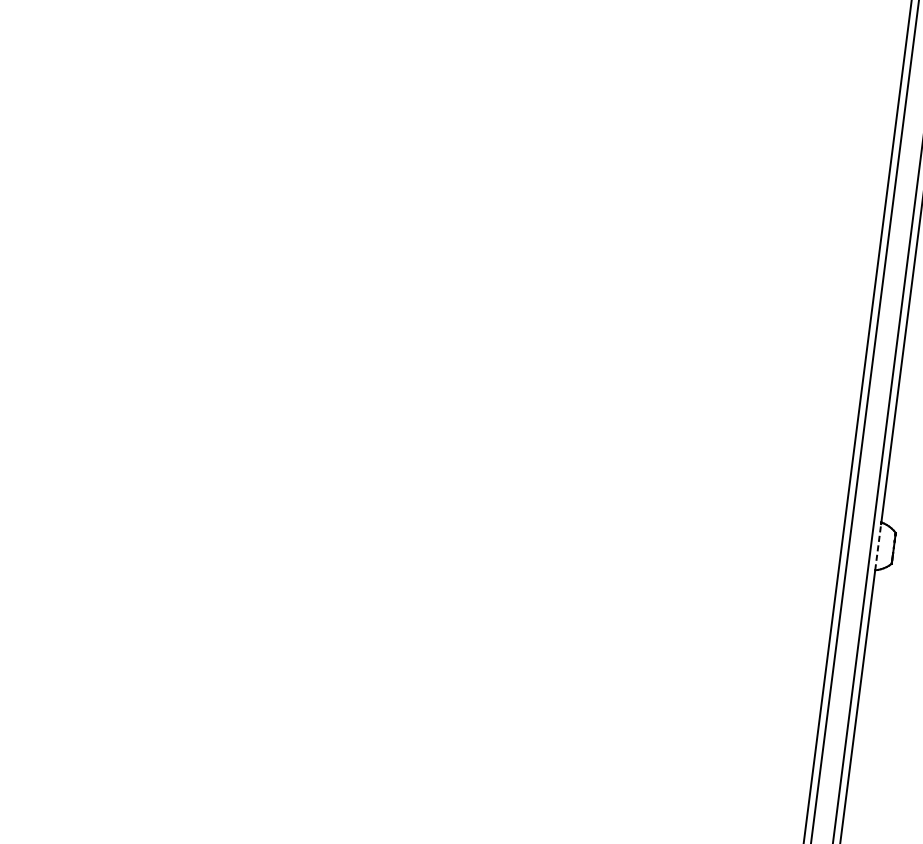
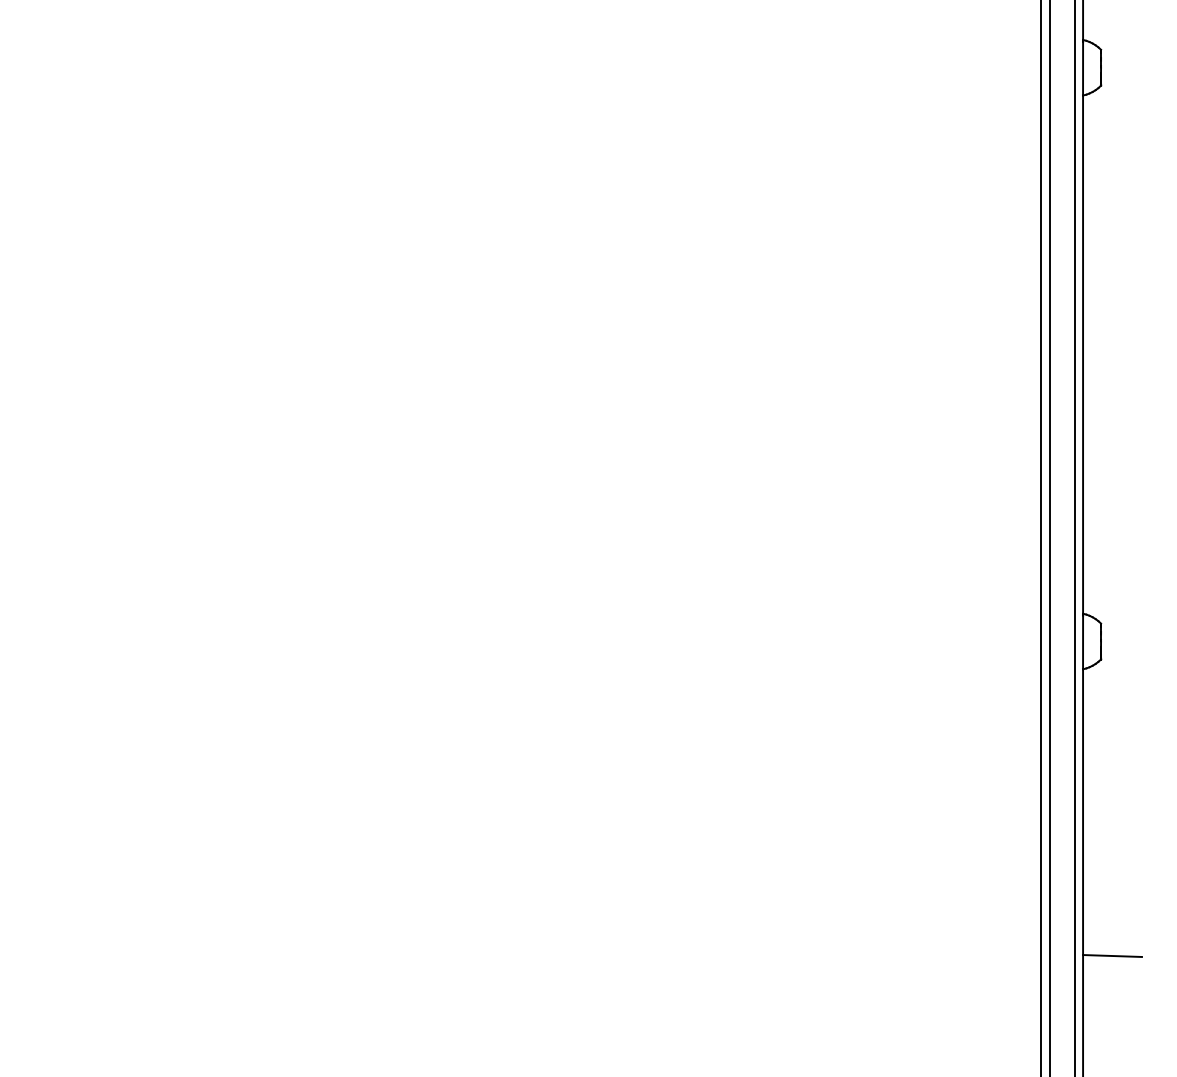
line: (878, 547) -> (1083, 642), dashed -> solid
line: (868, 820) -> (1112, 955), added

